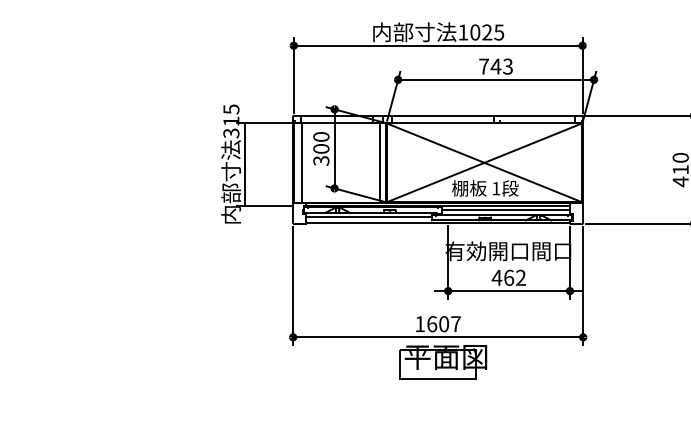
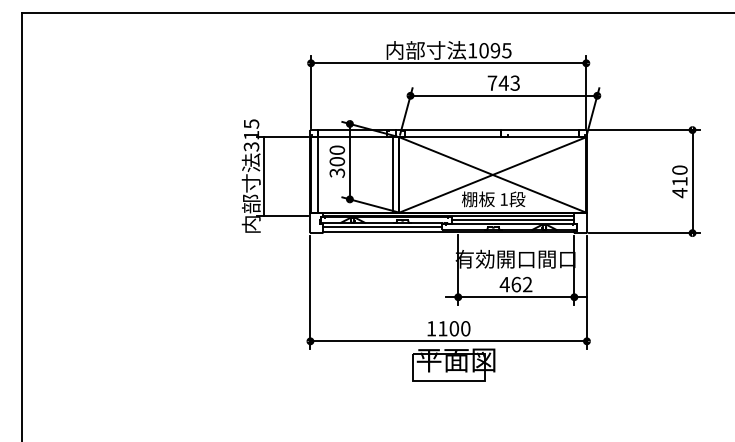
text: (487, 32) -> (495, 50), 1025 -> 1095
text: (444, 323) -> (454, 328), 1607 -> 1100

